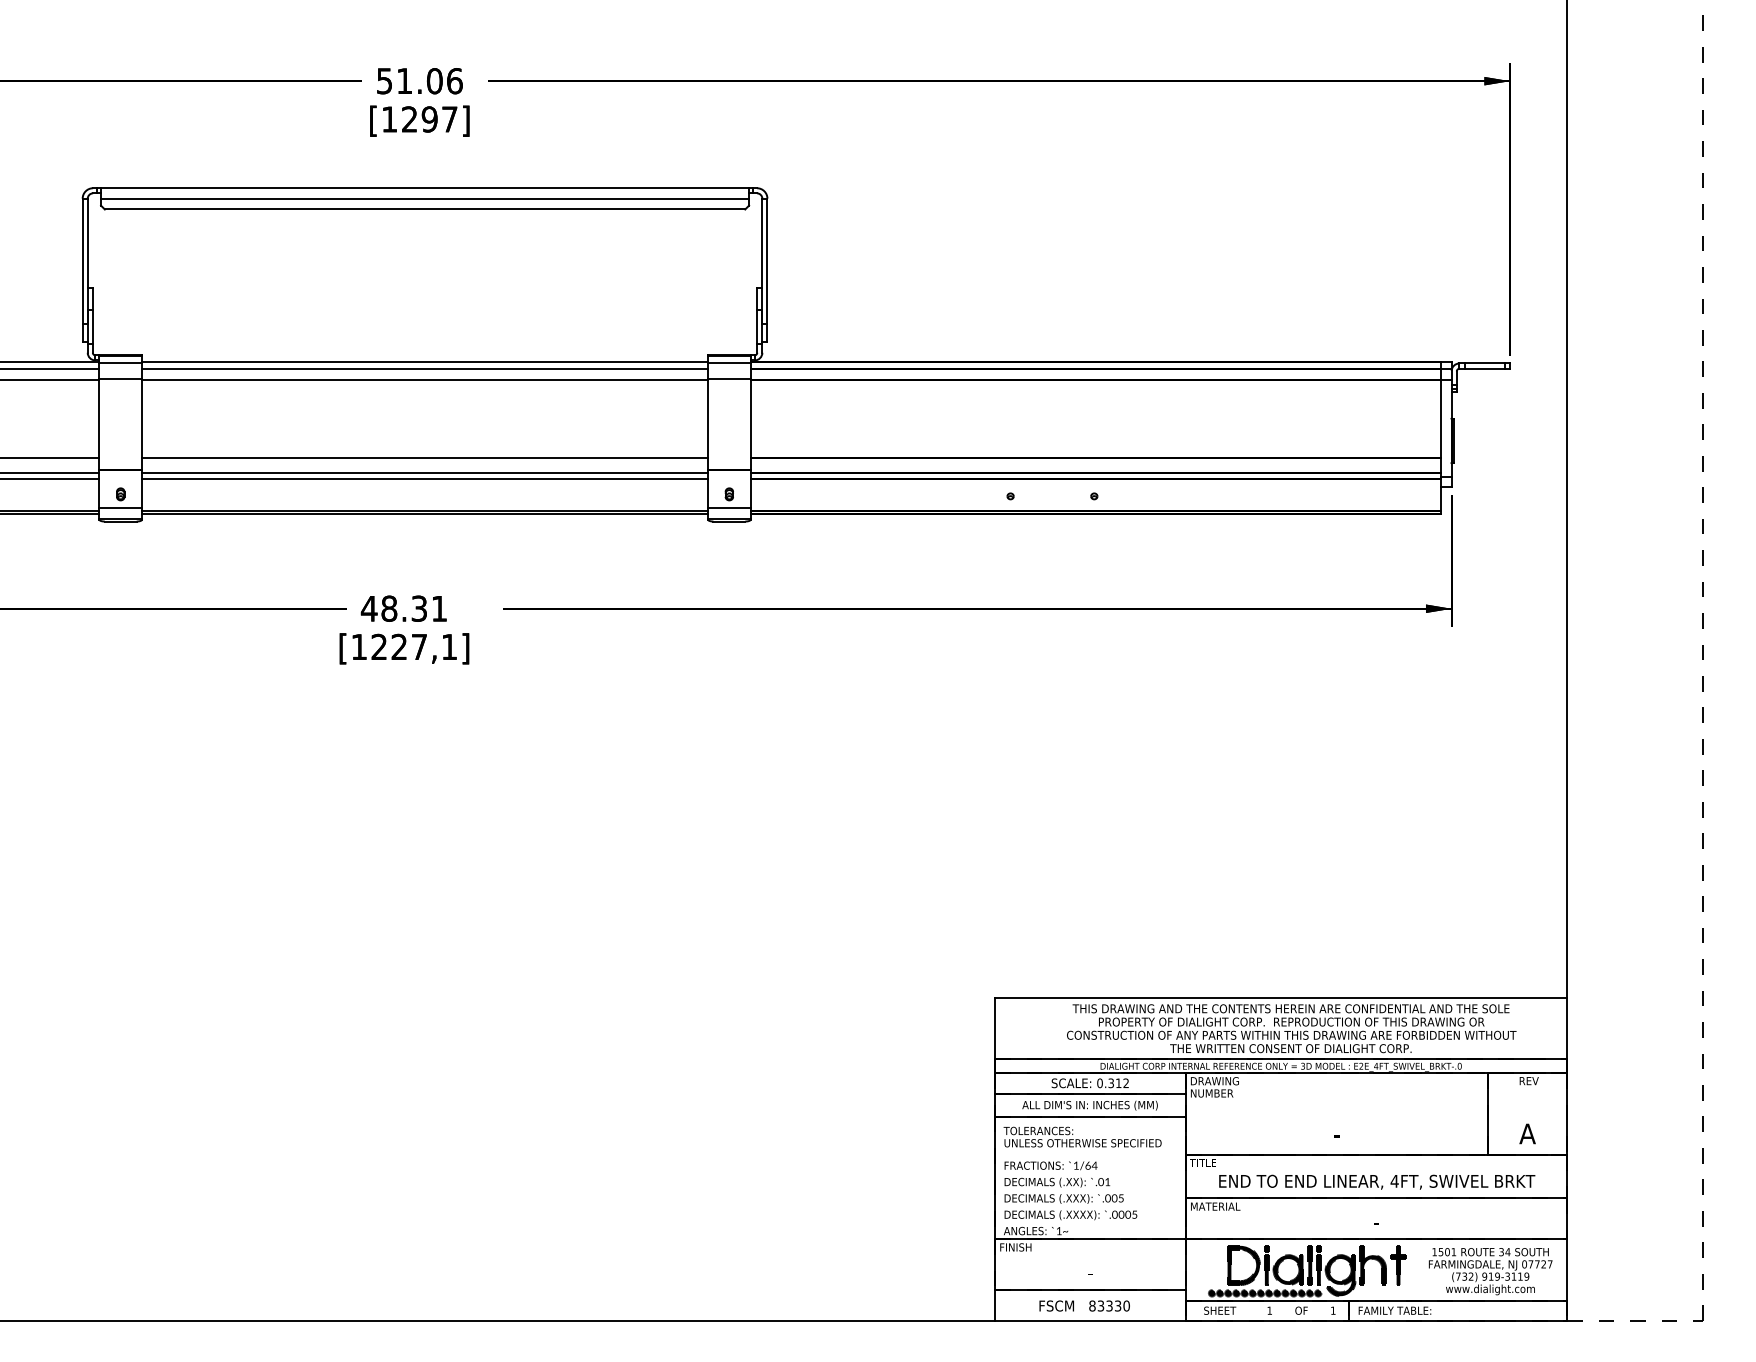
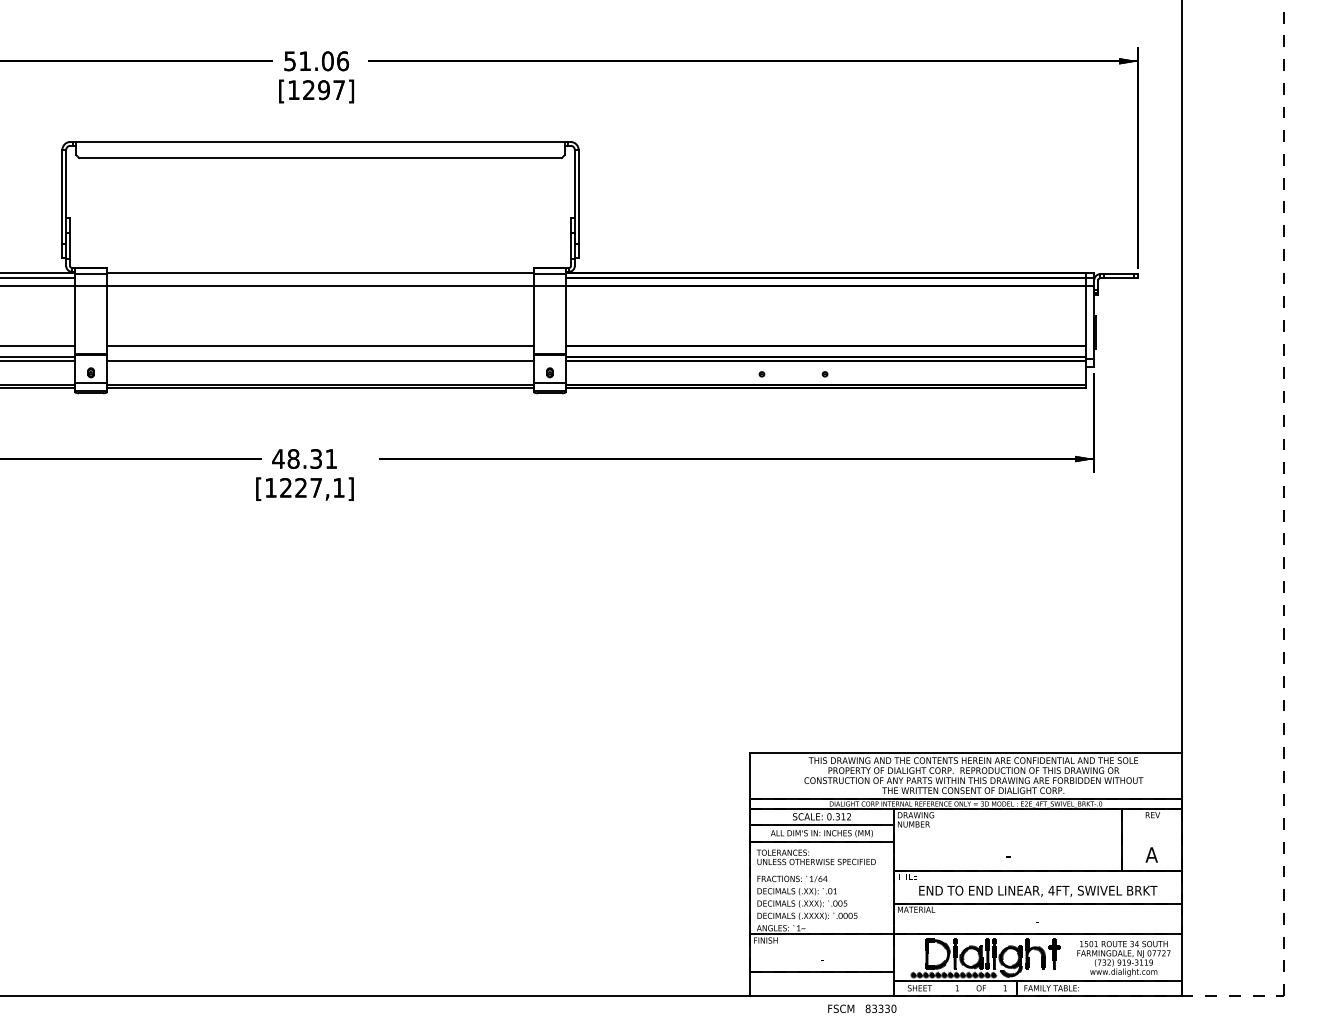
line: (425, 198) -> (320, 149), removed
line: (424, 369) -> (320, 278), removed
line: (424, 473) -> (320, 357), removed
text: (1084, 1305) -> (862, 1008), moved

